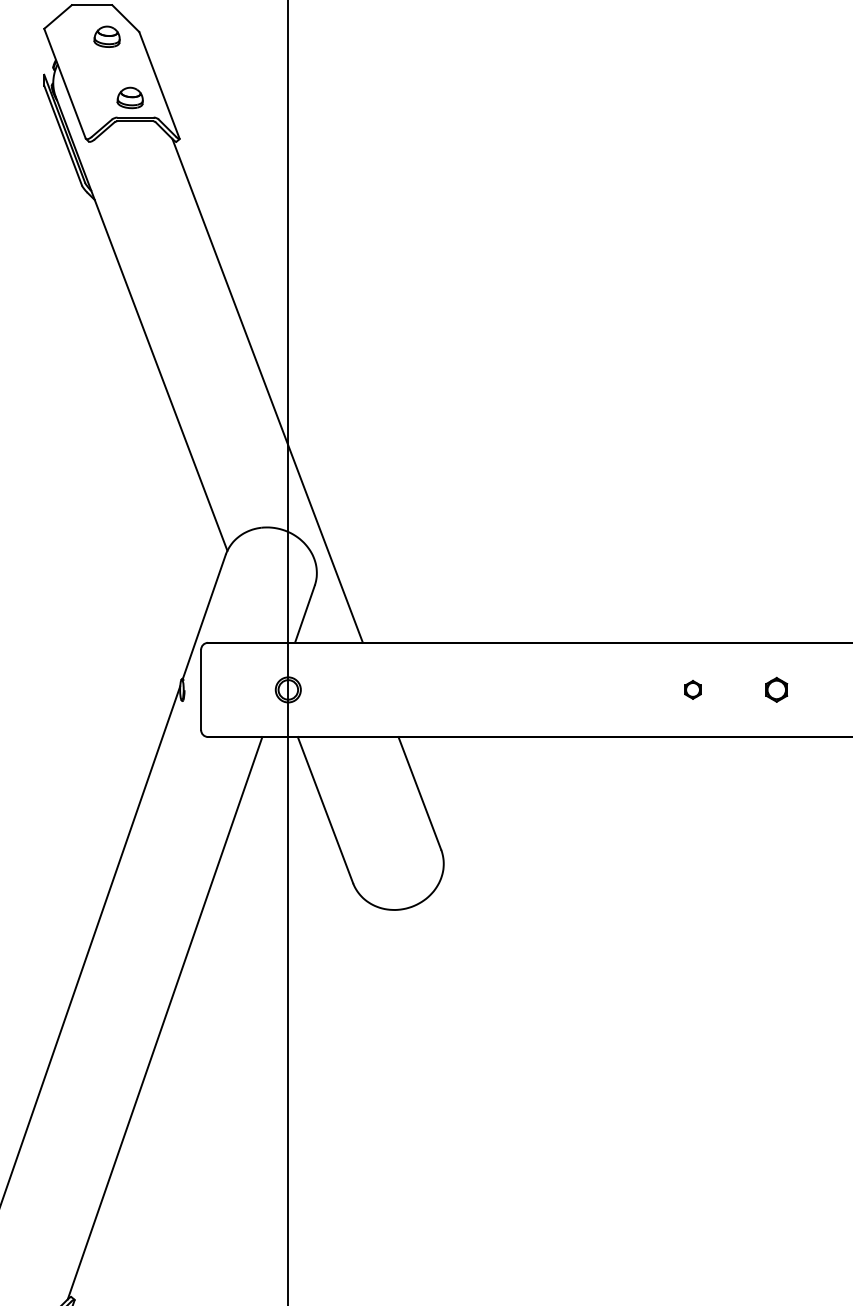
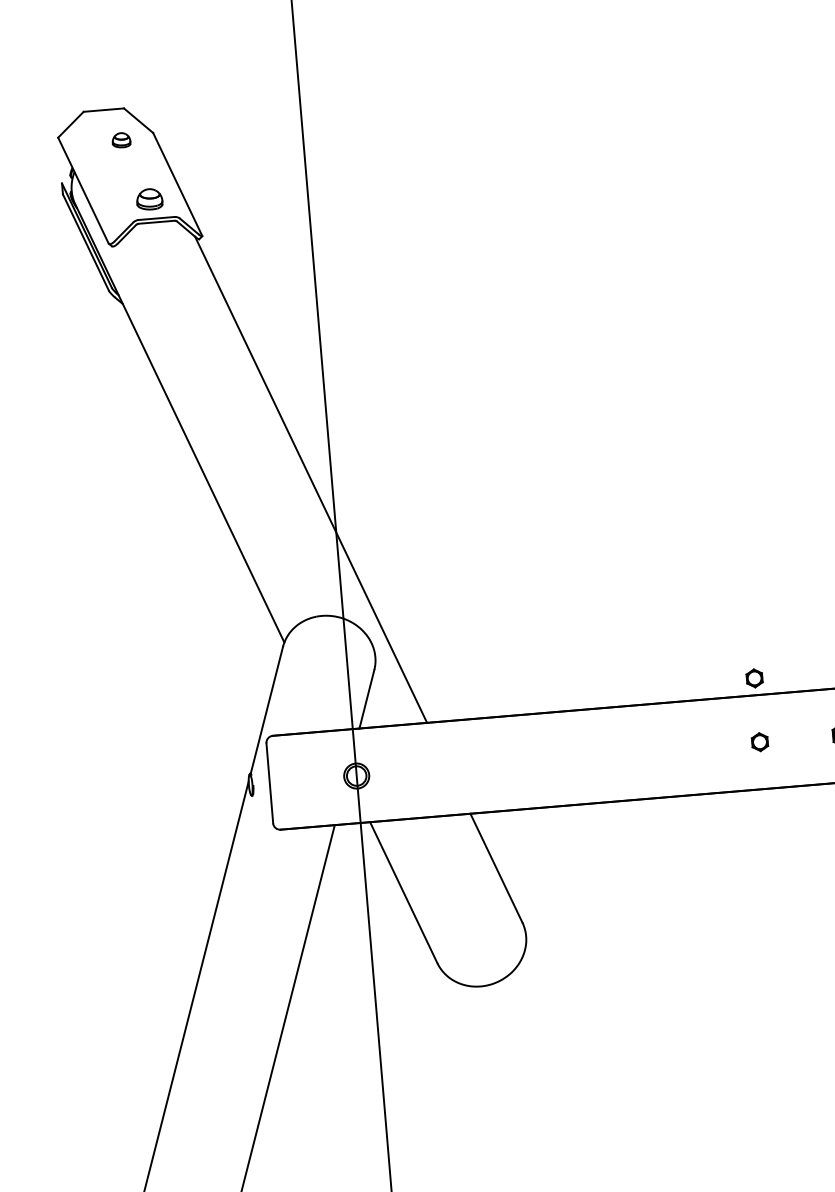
part: (106, 36) -> (120, 140), size x0.7
part: (692, 625) -> (754, 678), added

